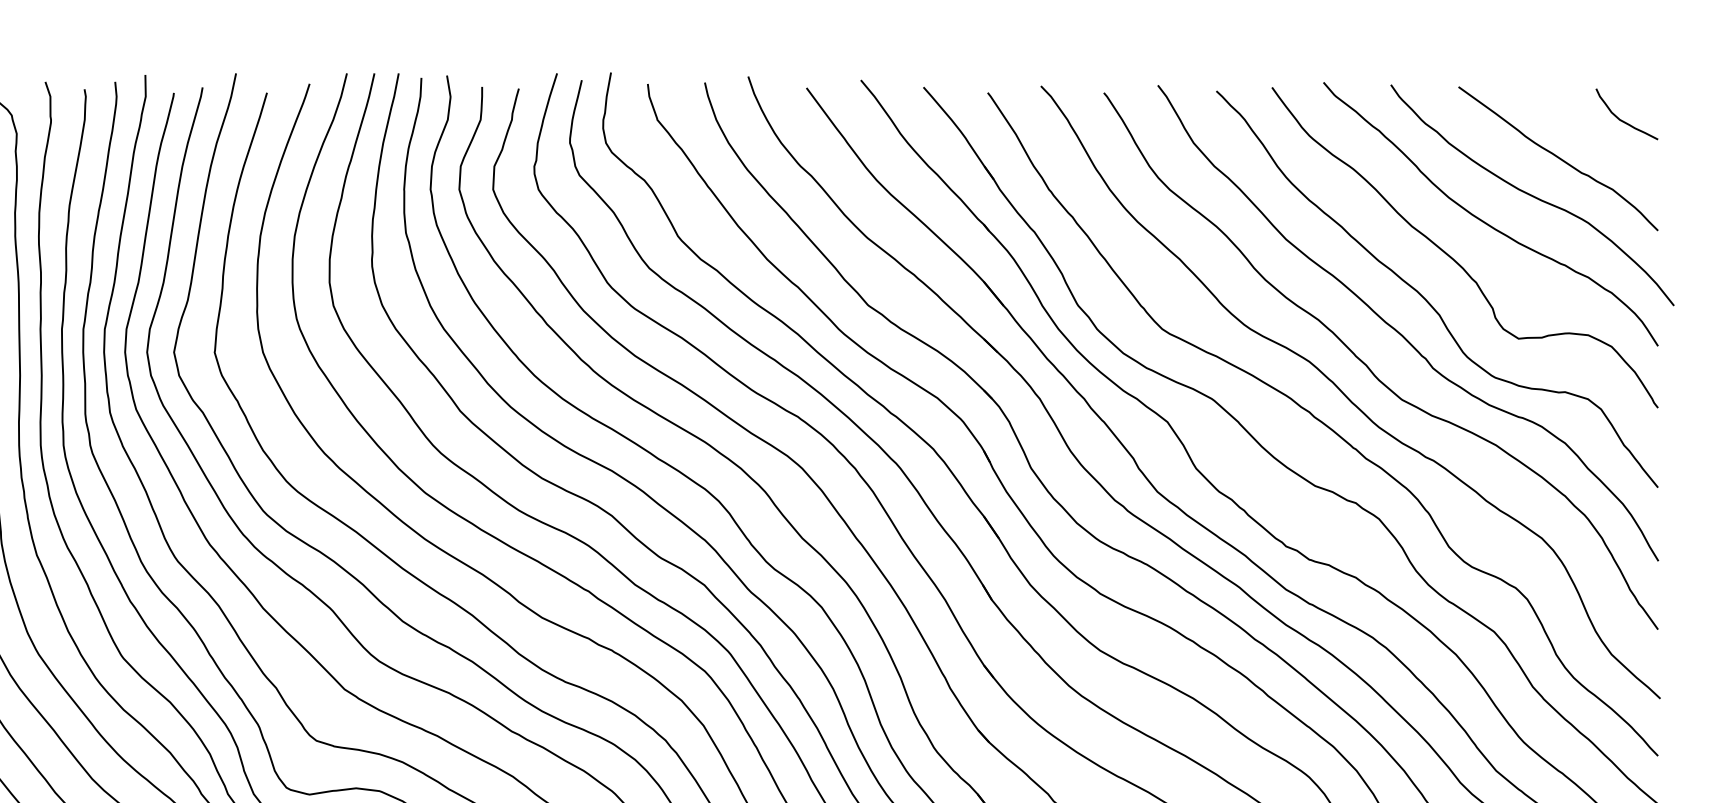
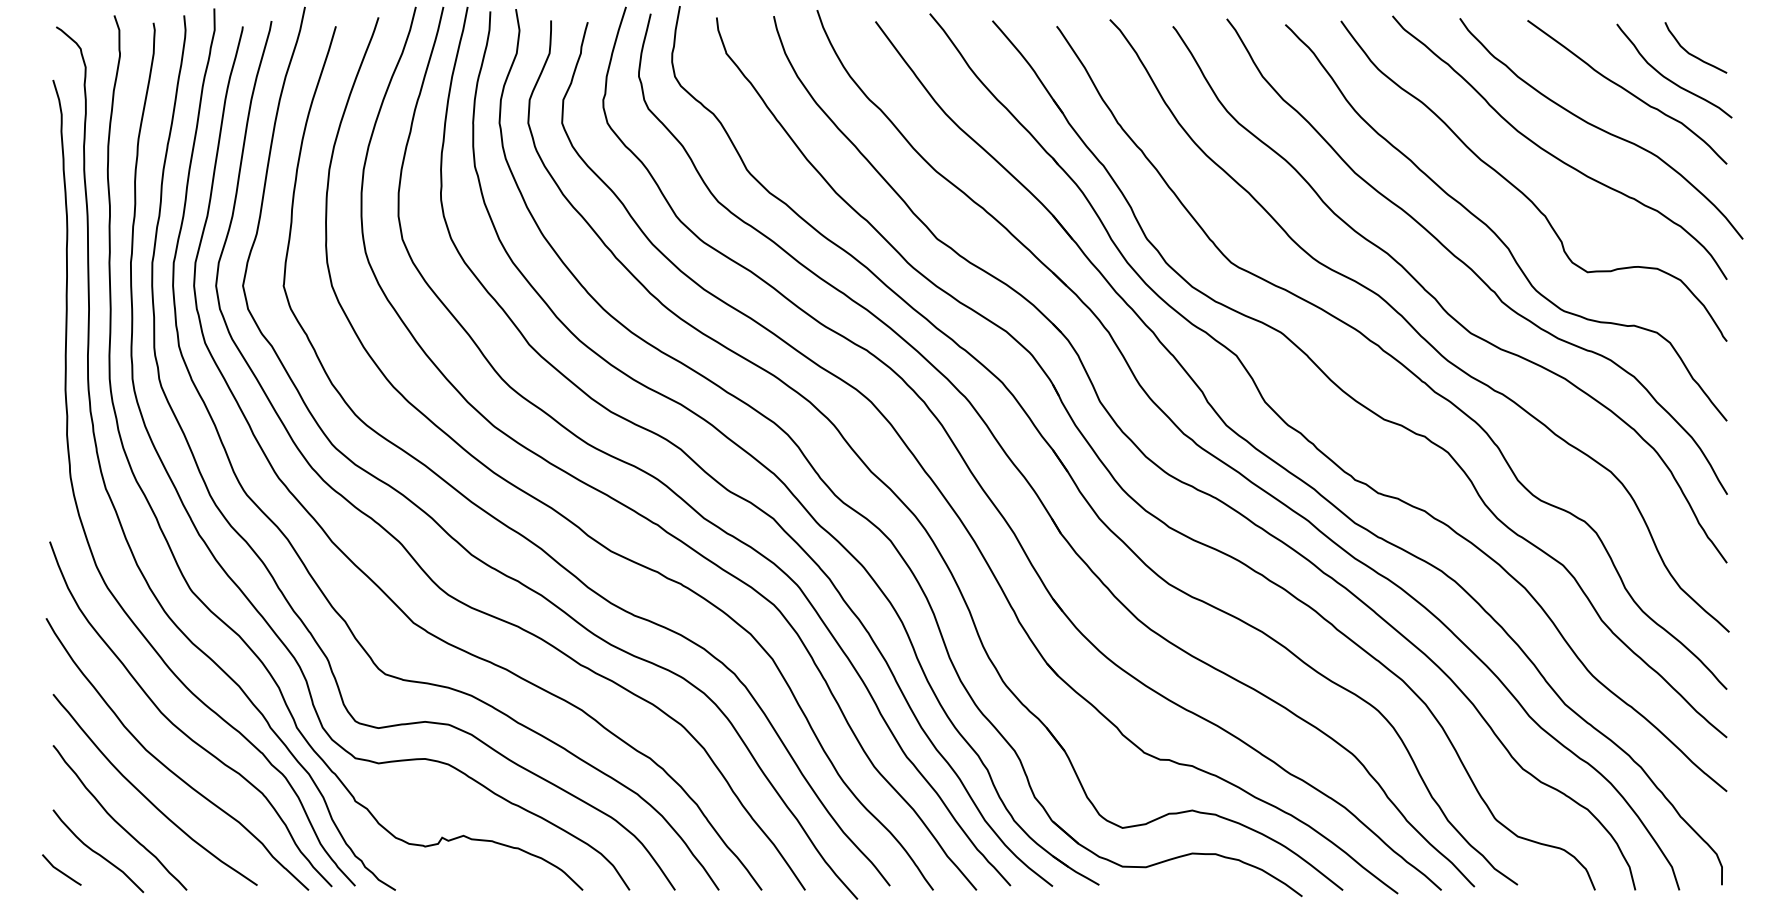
curve: (1601, 145) -> (1670, 79), added

